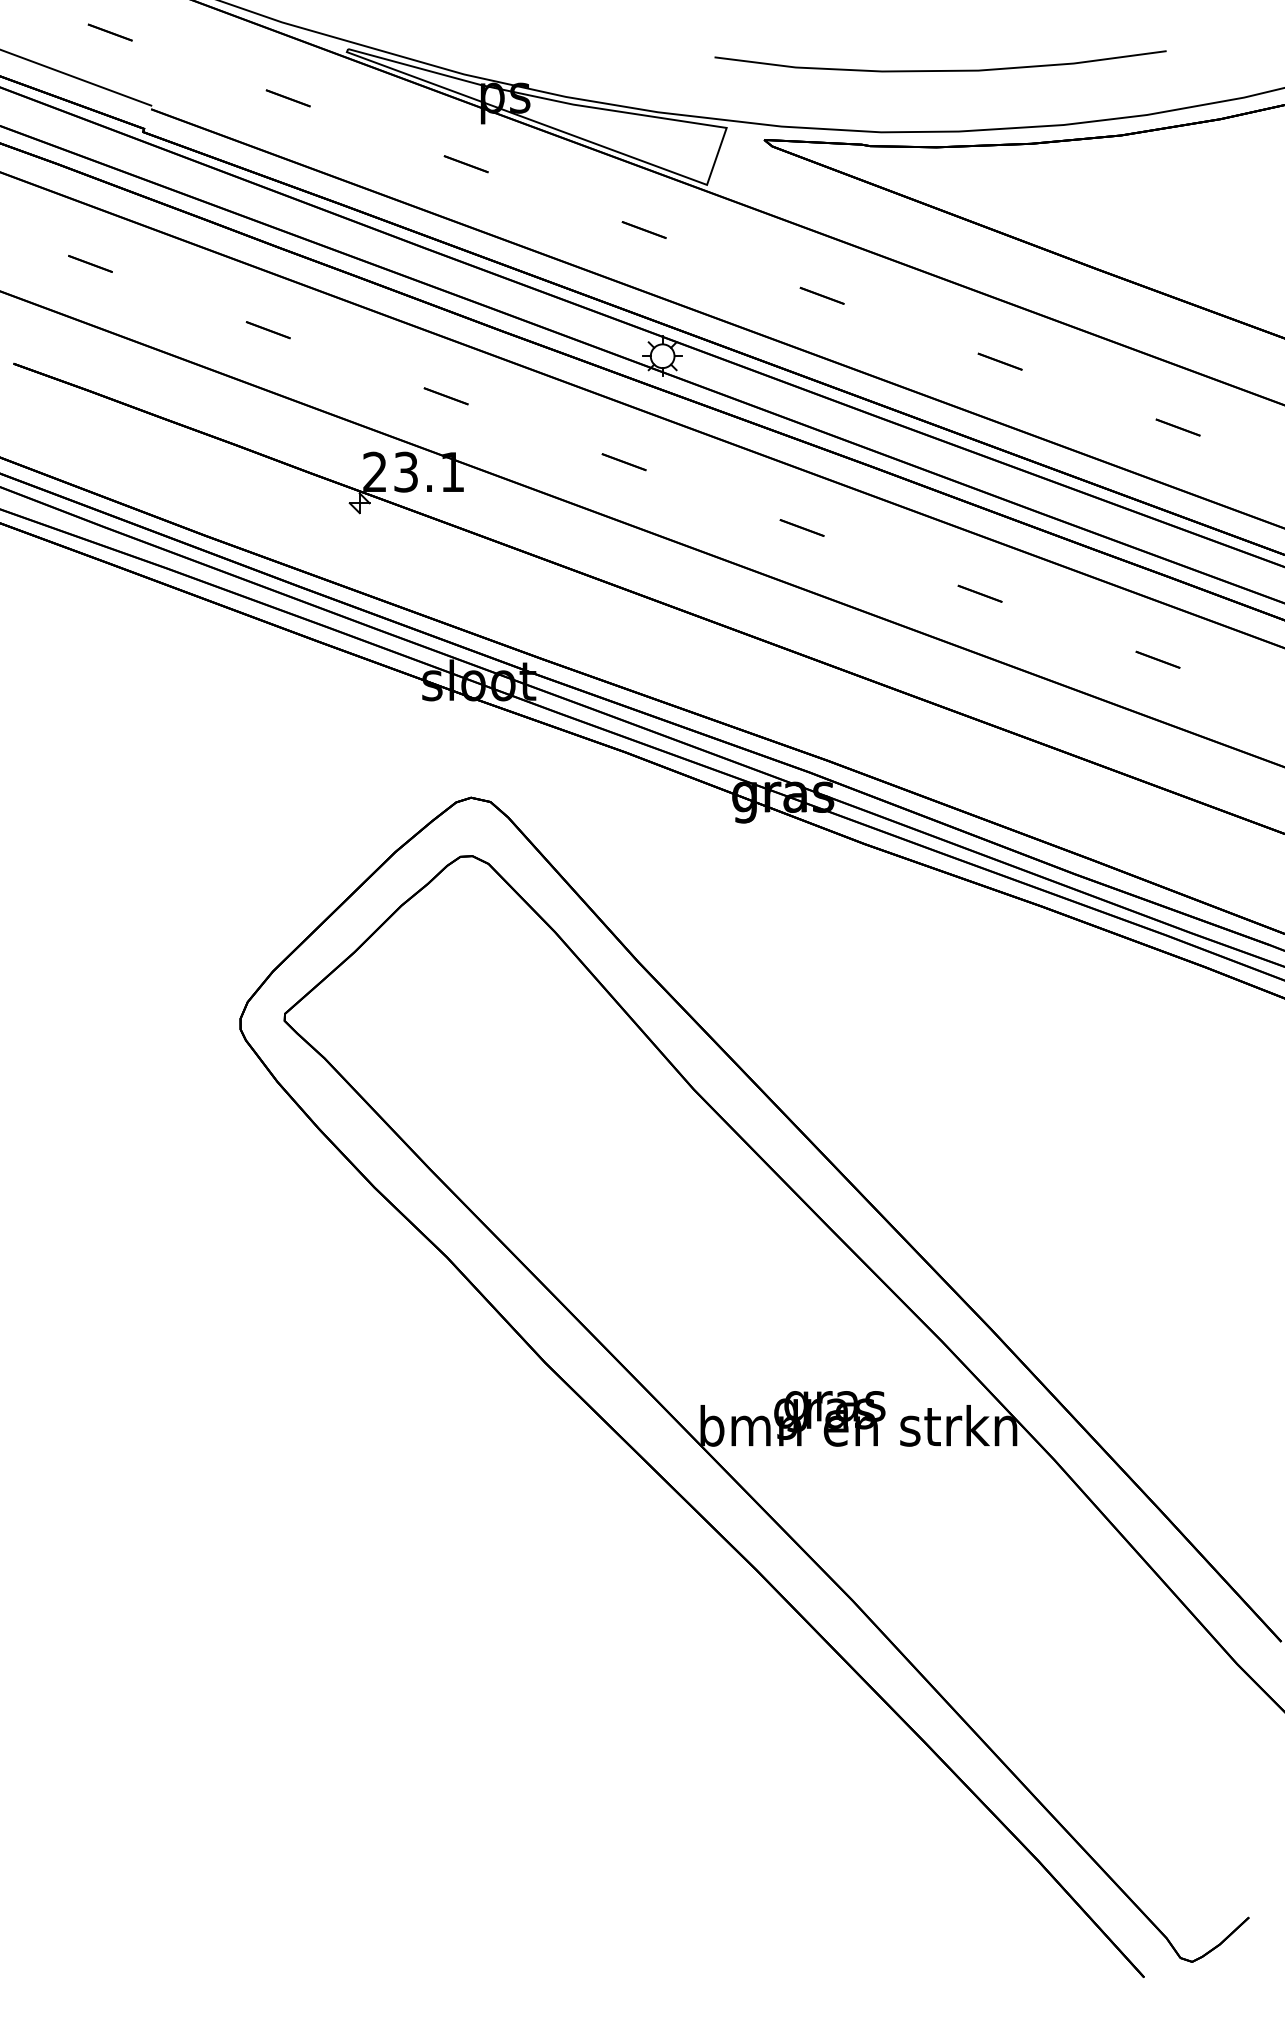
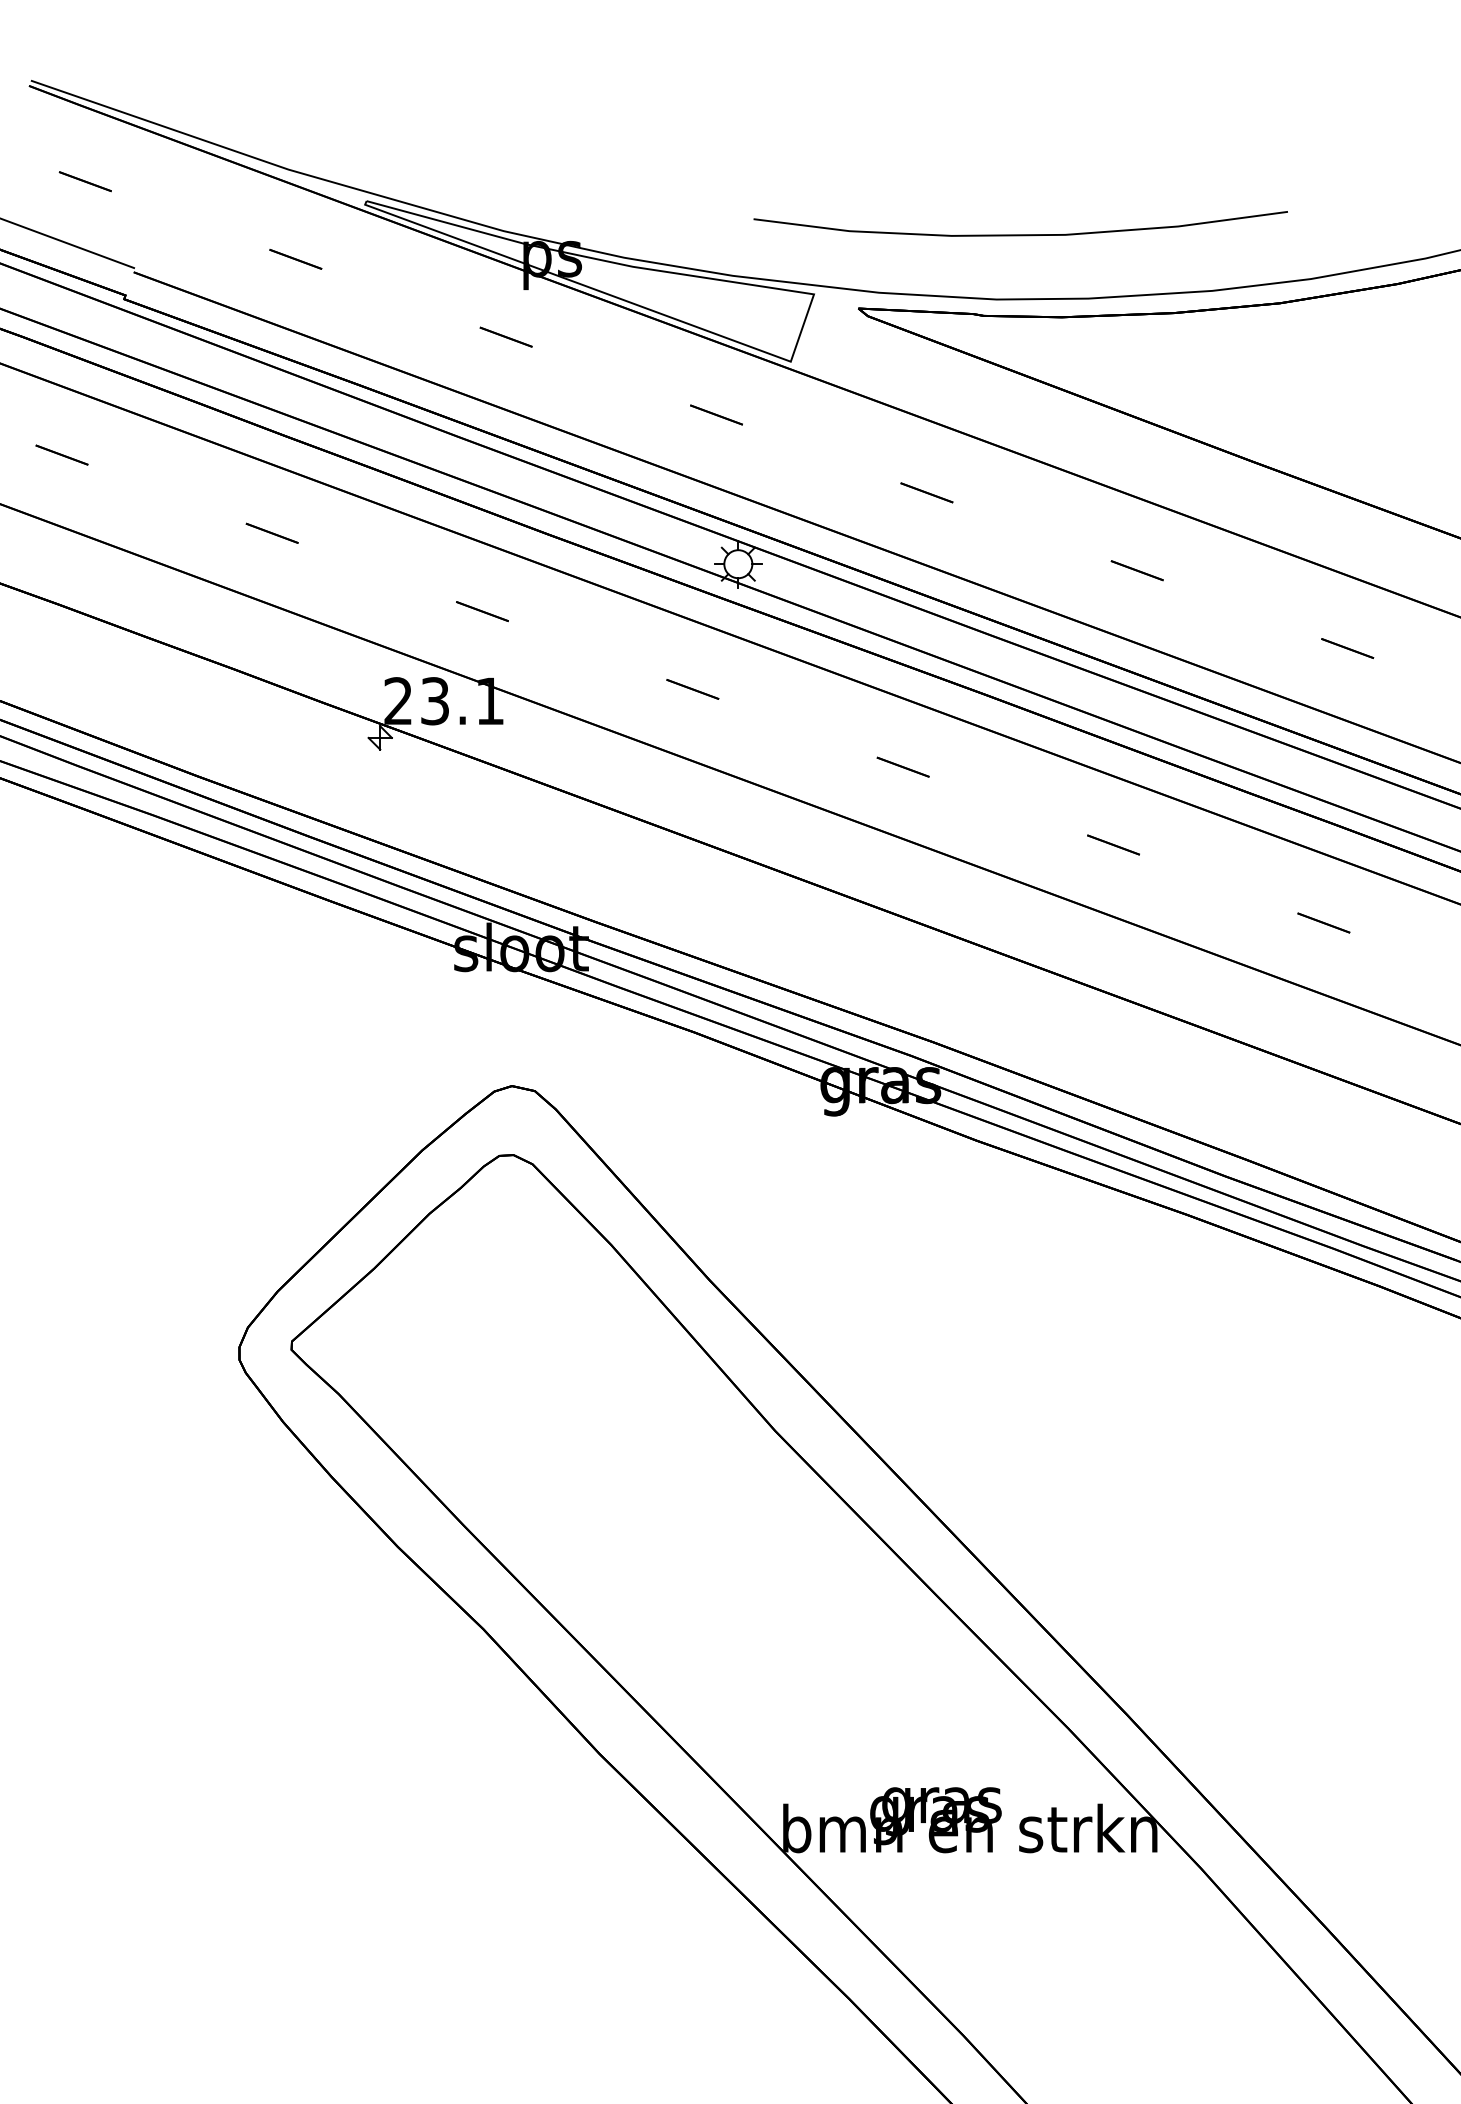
curve: (940, 70) -> (1020, 234), moved

